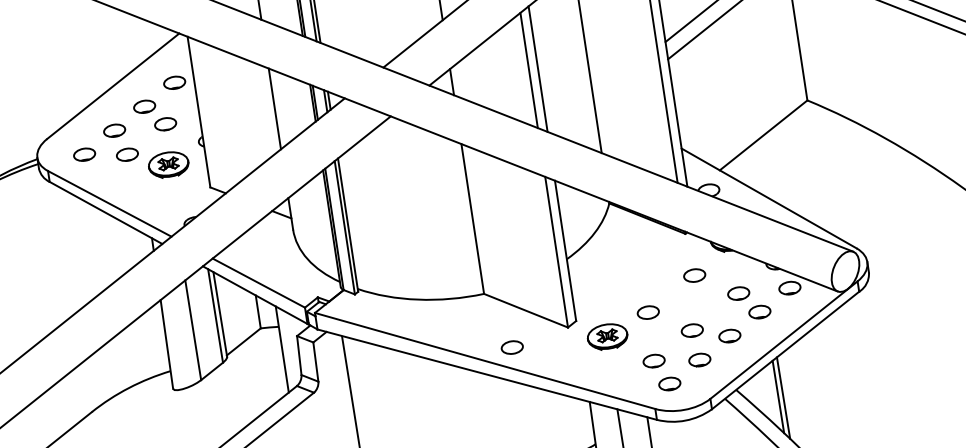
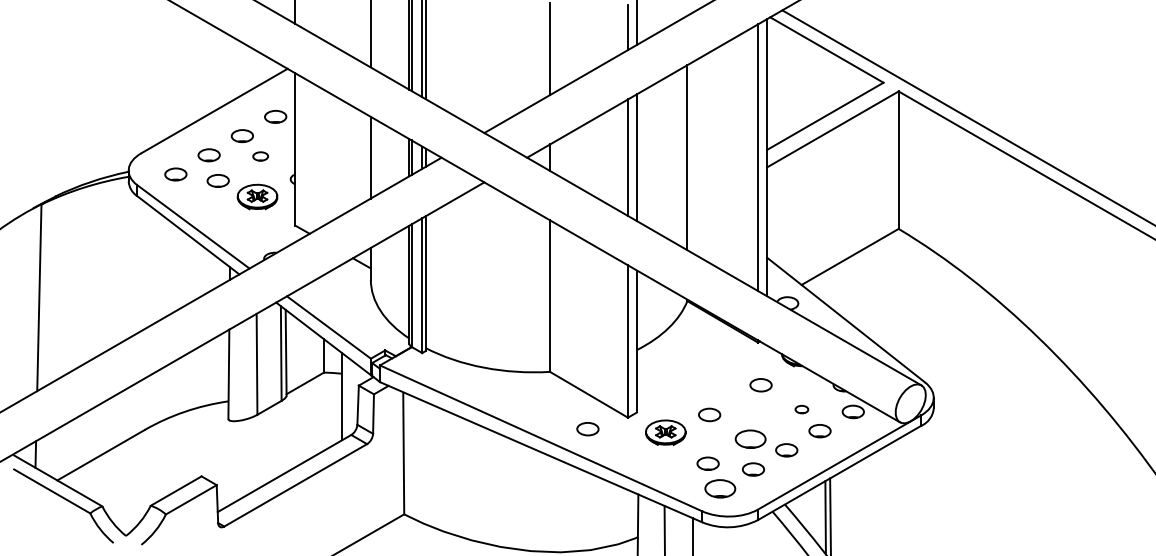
part: (165, 124) -> (260, 156), size x0.7
part: (738, 293) -> (801, 409), size x0.6
part: (691, 330) -> (749, 439), size x1.4
part: (511, 347) -> (587, 429), moved
part: (669, 383) -> (719, 488), size x1.4

